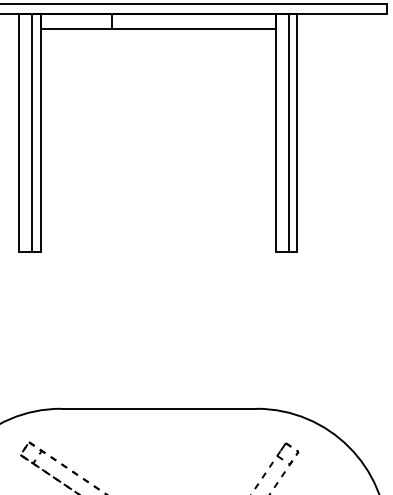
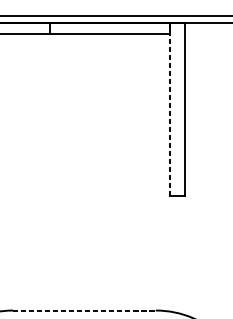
line: (275, 132) -> (169, 109), solid -> dashed
line: (288, 133) -> (178, 109), removed
line: (158, 408) -> (84, 310), solid -> dashed

